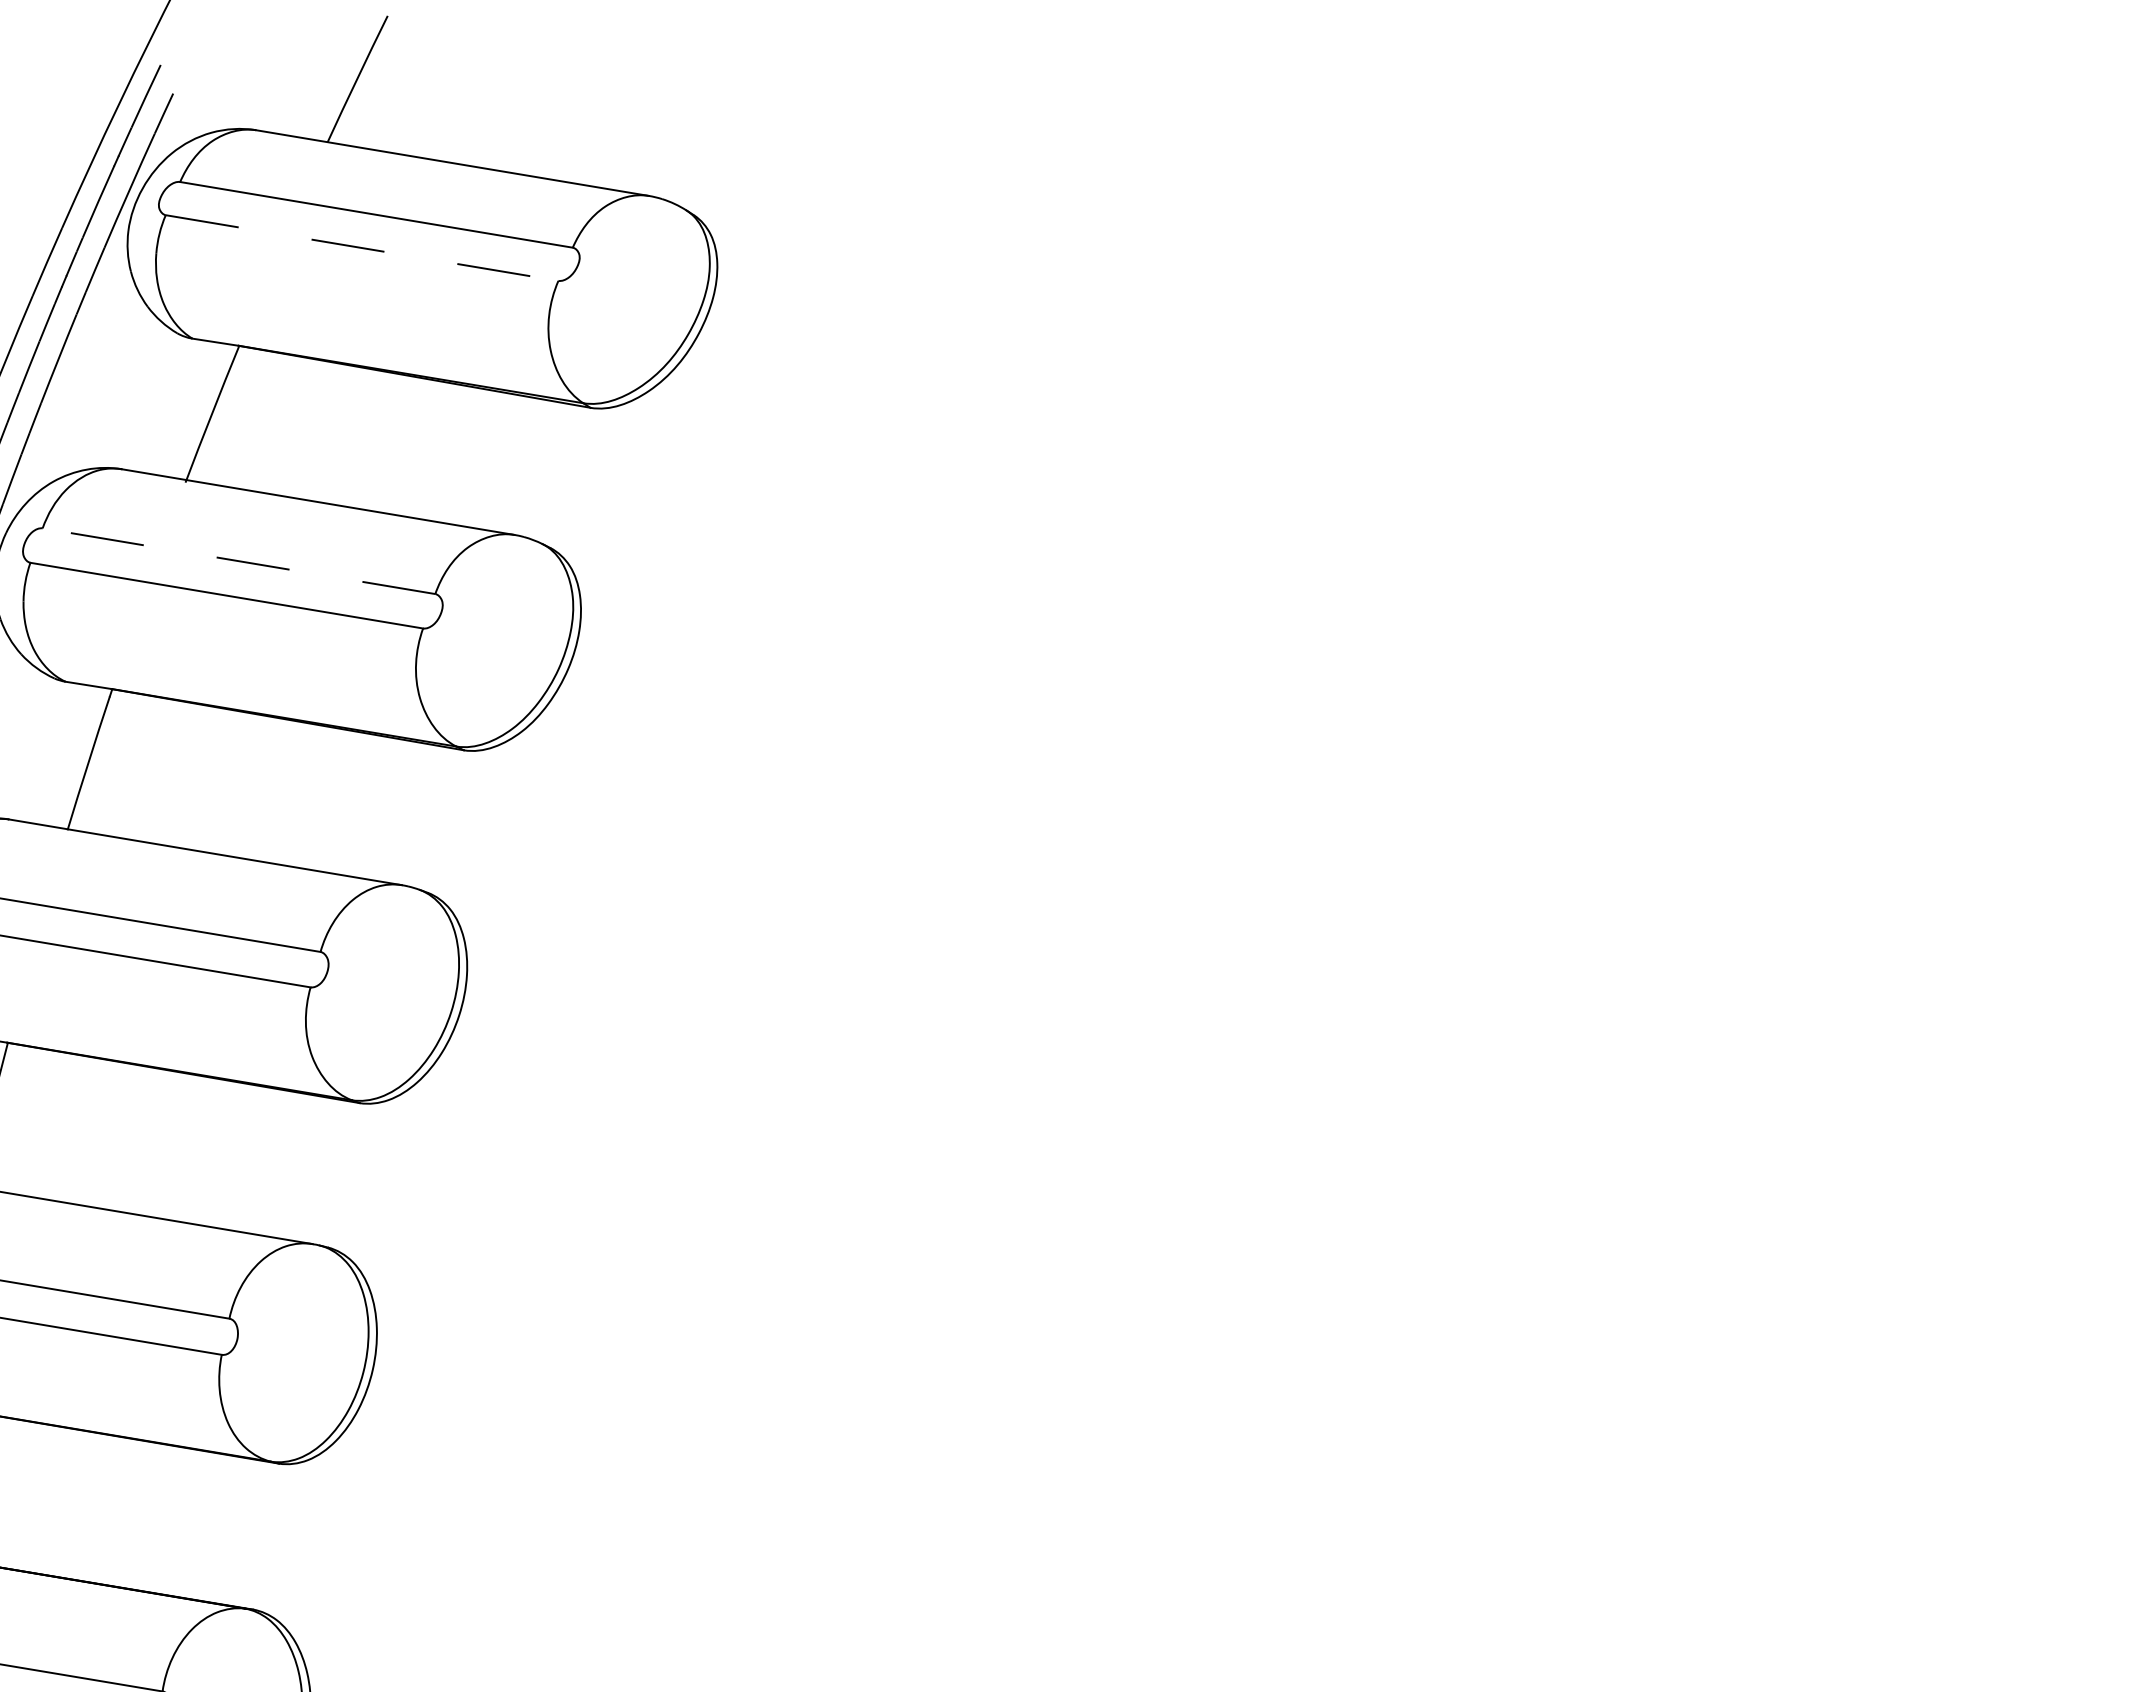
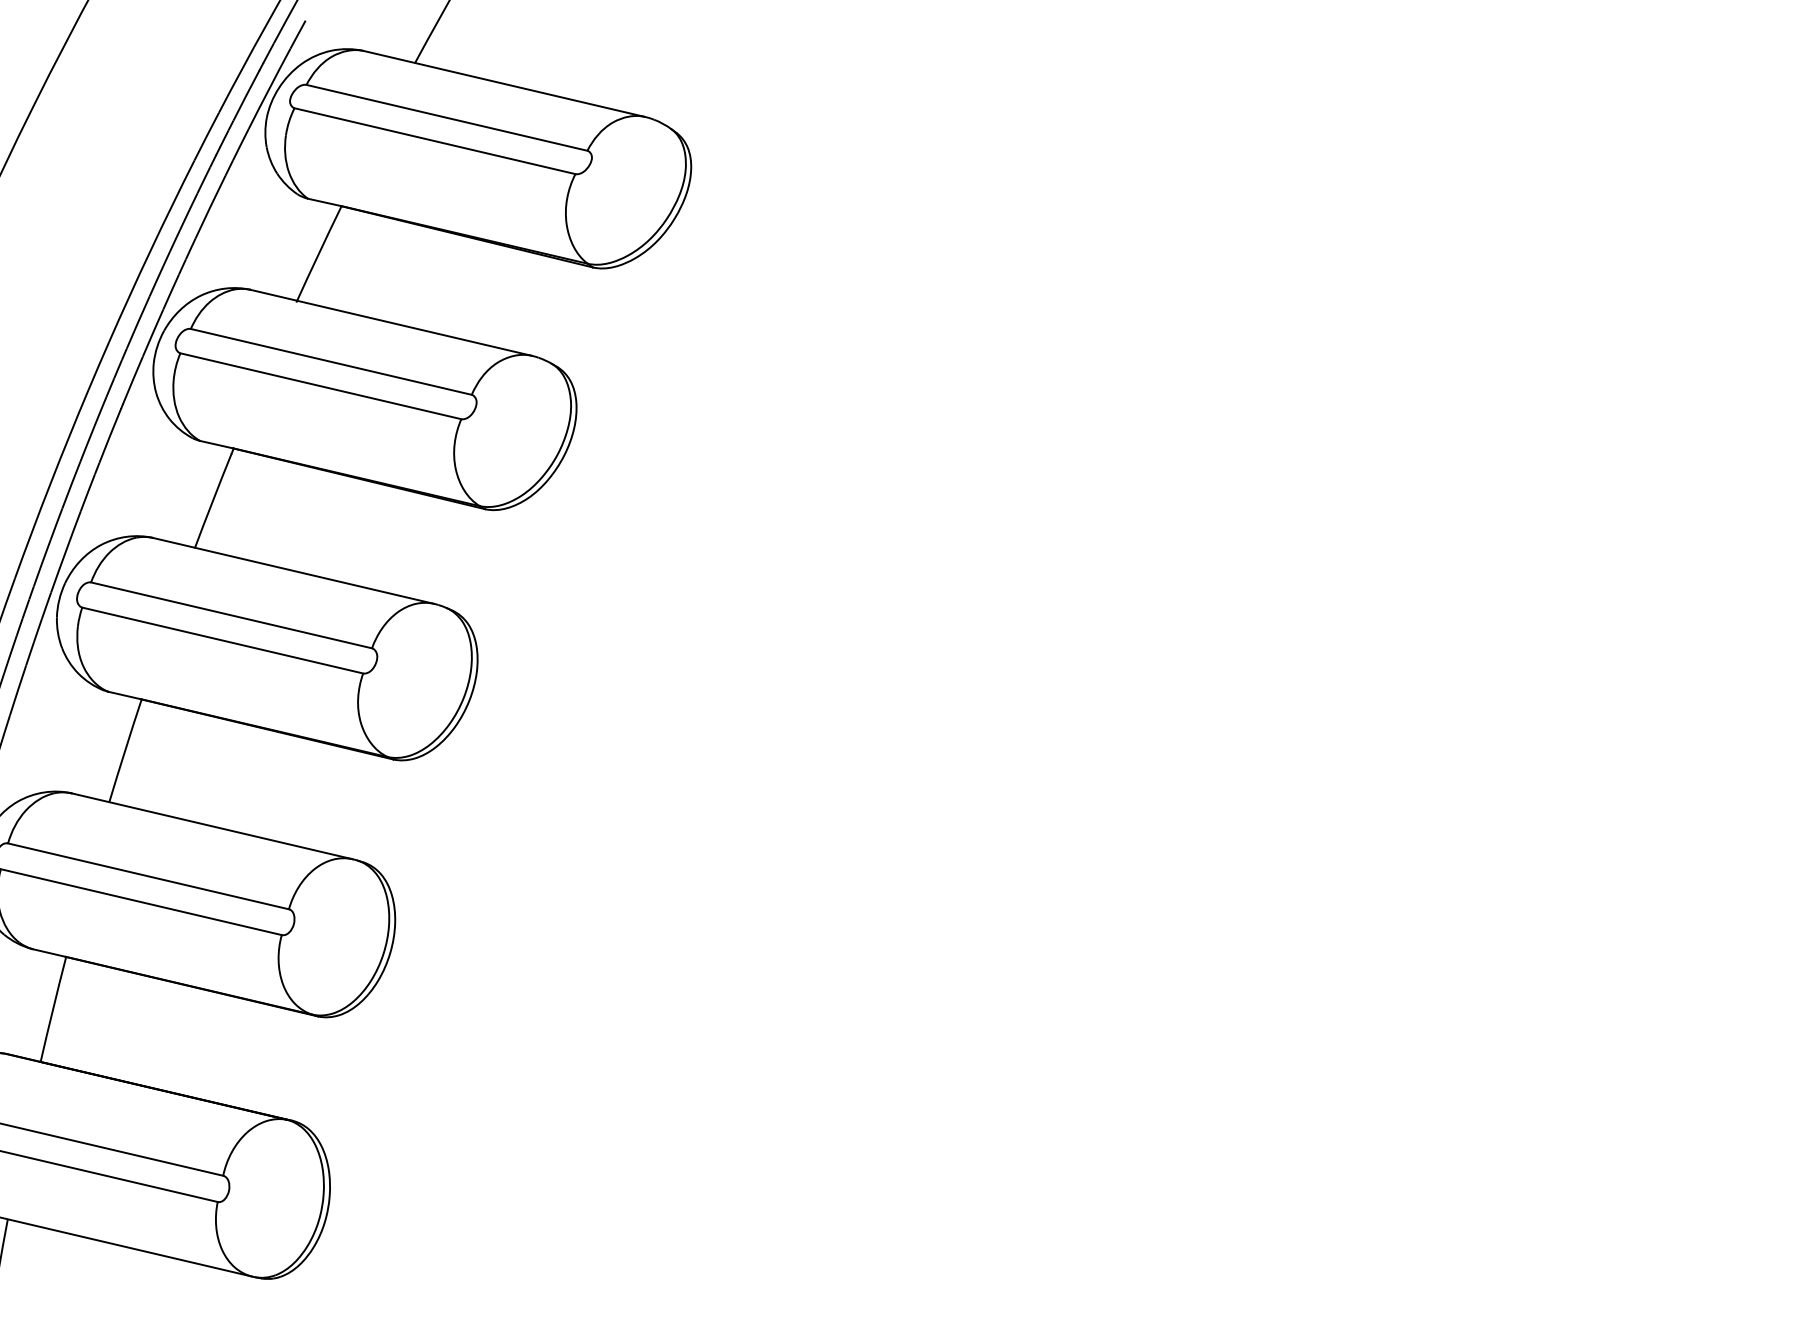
line: (362, 248) -> (435, 141), dashed -> solid
line: (237, 560) -> (330, 361), dashed -> solid

